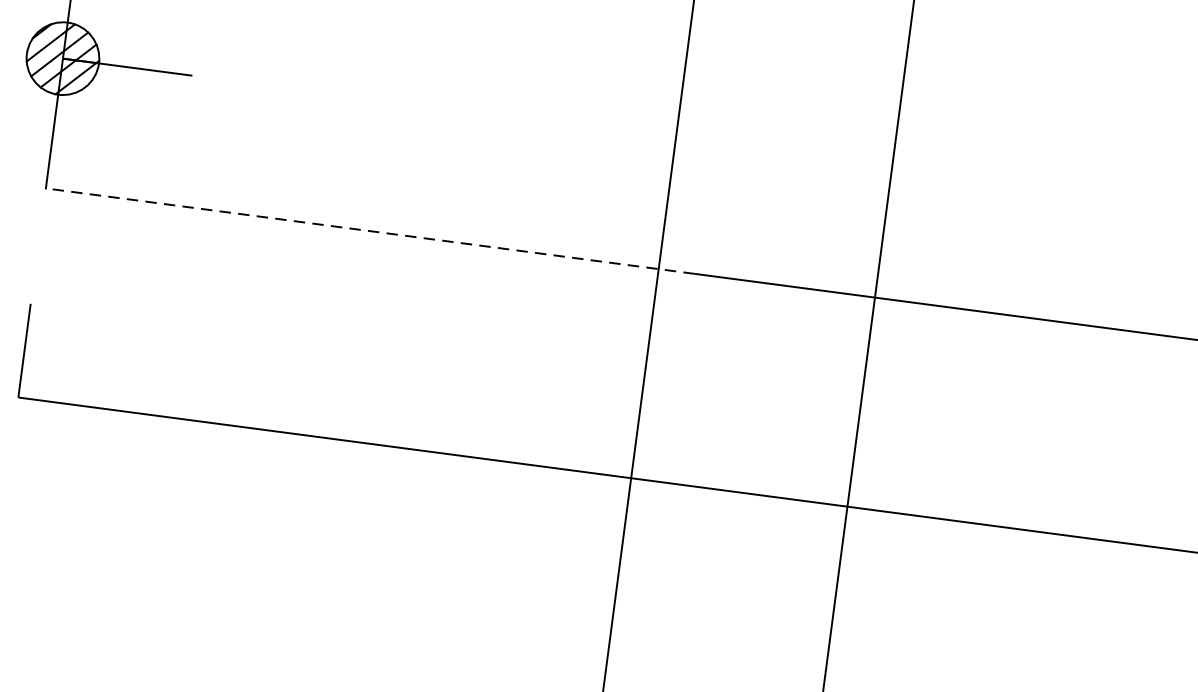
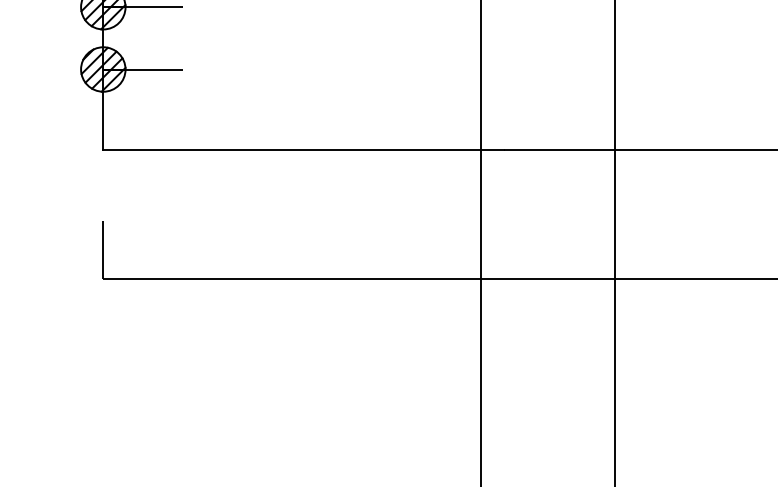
line: (370, 230) -> (303, 149), dashed -> solid

